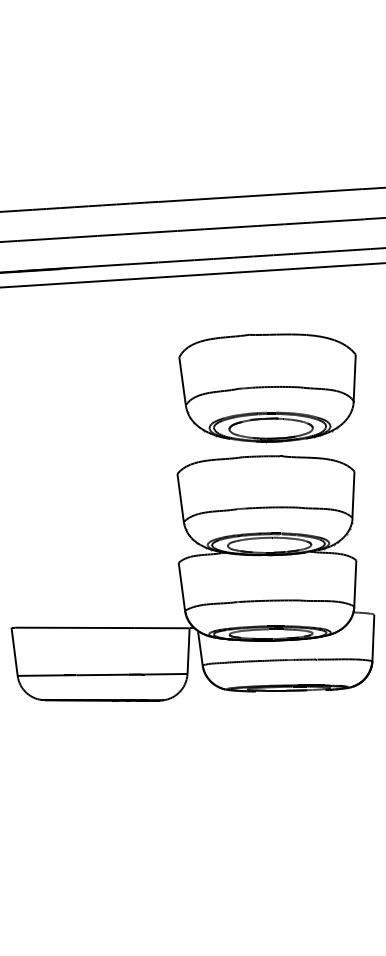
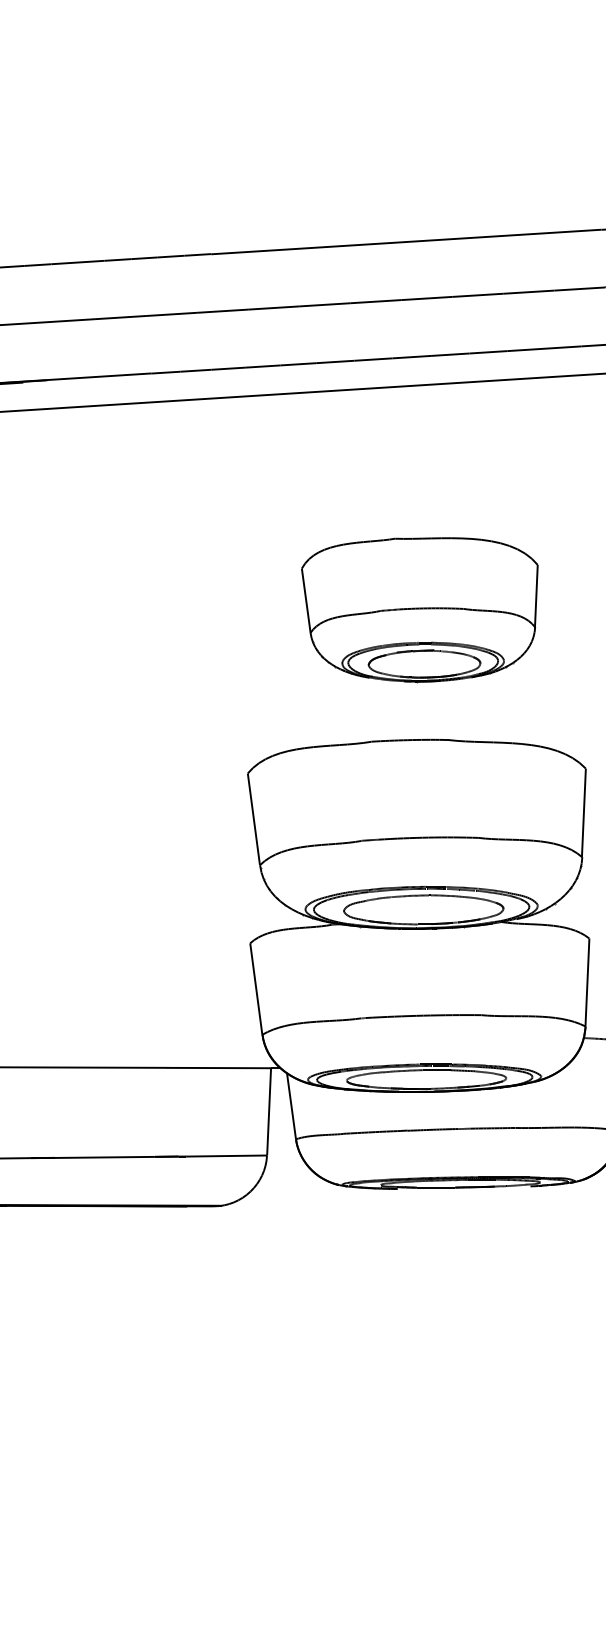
part: (267, 388) -> (419, 610), size x0.7

